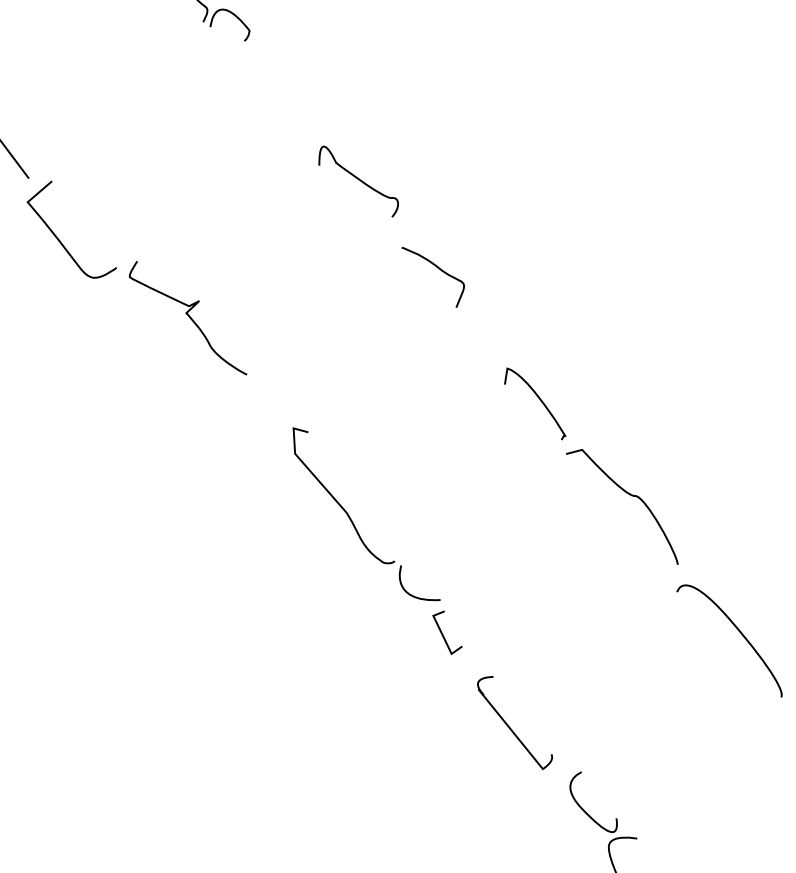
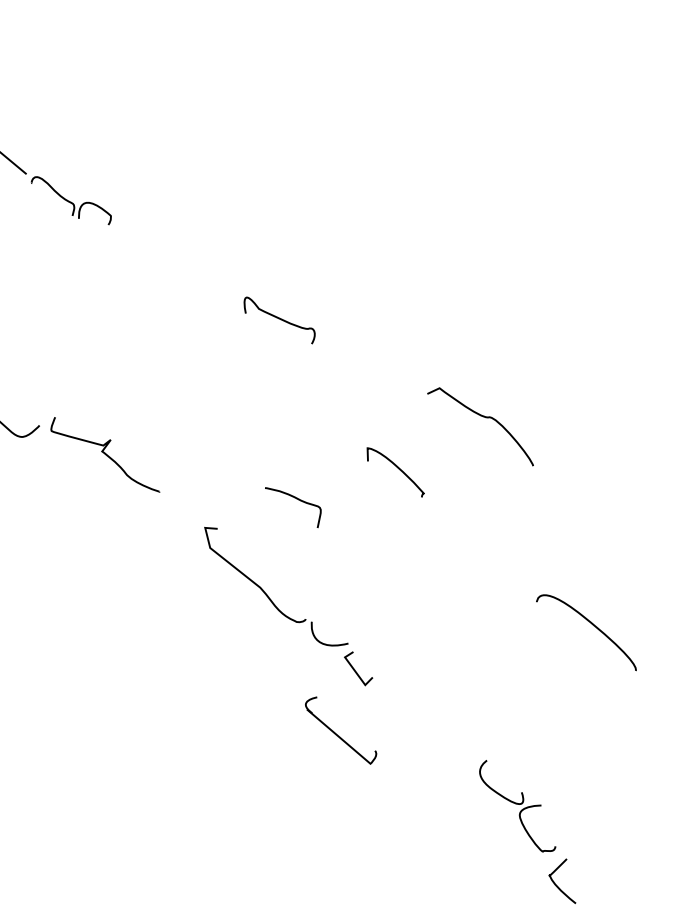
curve: (358, 180) -> (279, 319), moved
curve: (437, 268) -> (296, 499), moved
curve: (628, 494) -> (483, 417), moved
part: (515, 722) -> (341, 730), moved

